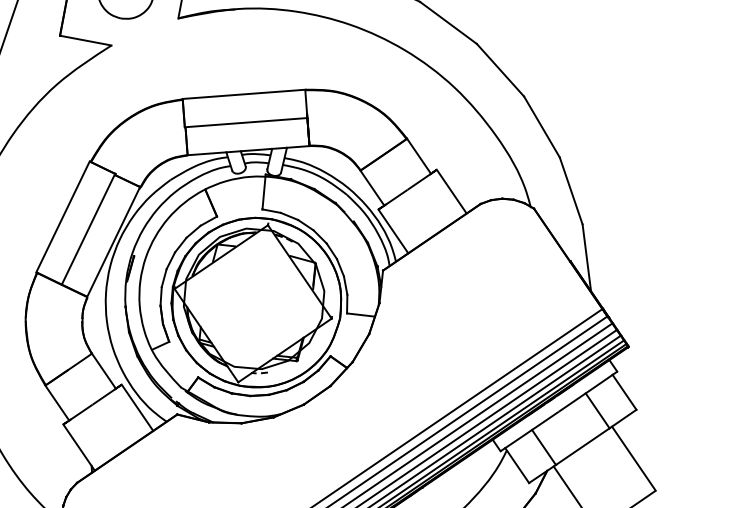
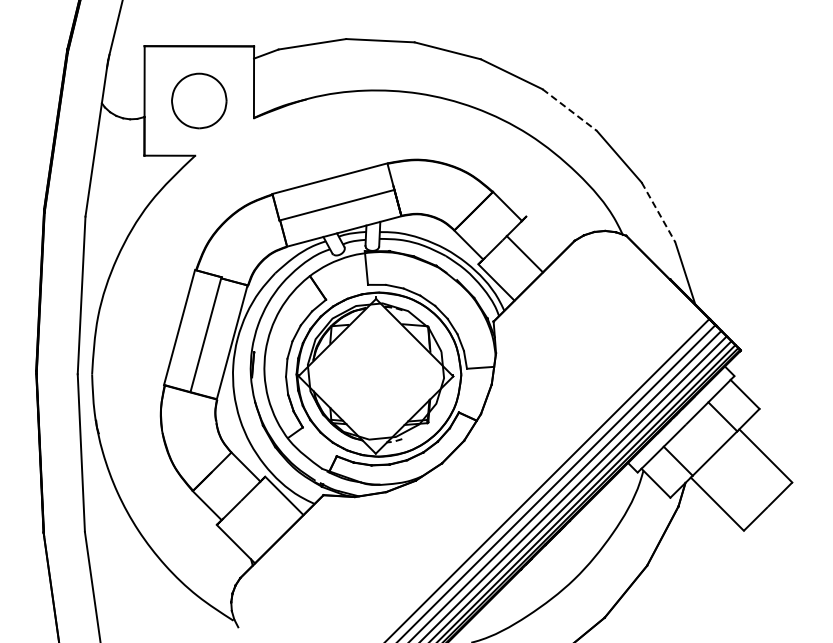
line: (501, 70) -> (570, 110), solid -> dashed
line: (451, 191) -> (524, 254), moved
line: (571, 191) -> (658, 212), solid -> dashed

